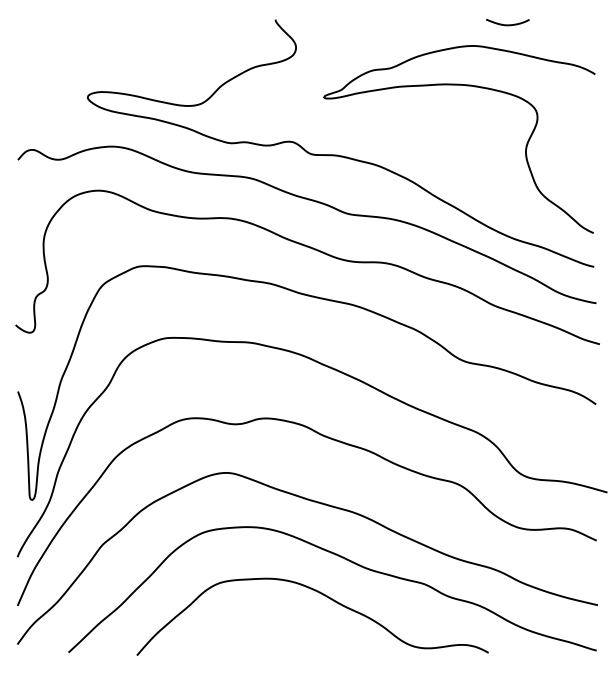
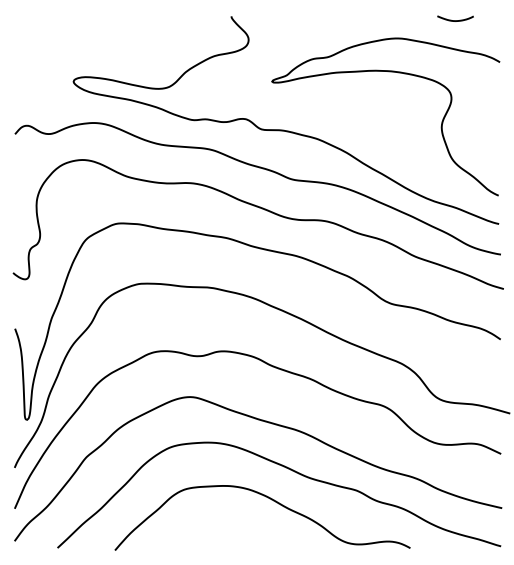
curve: (507, 24) -> (455, 20), moved

